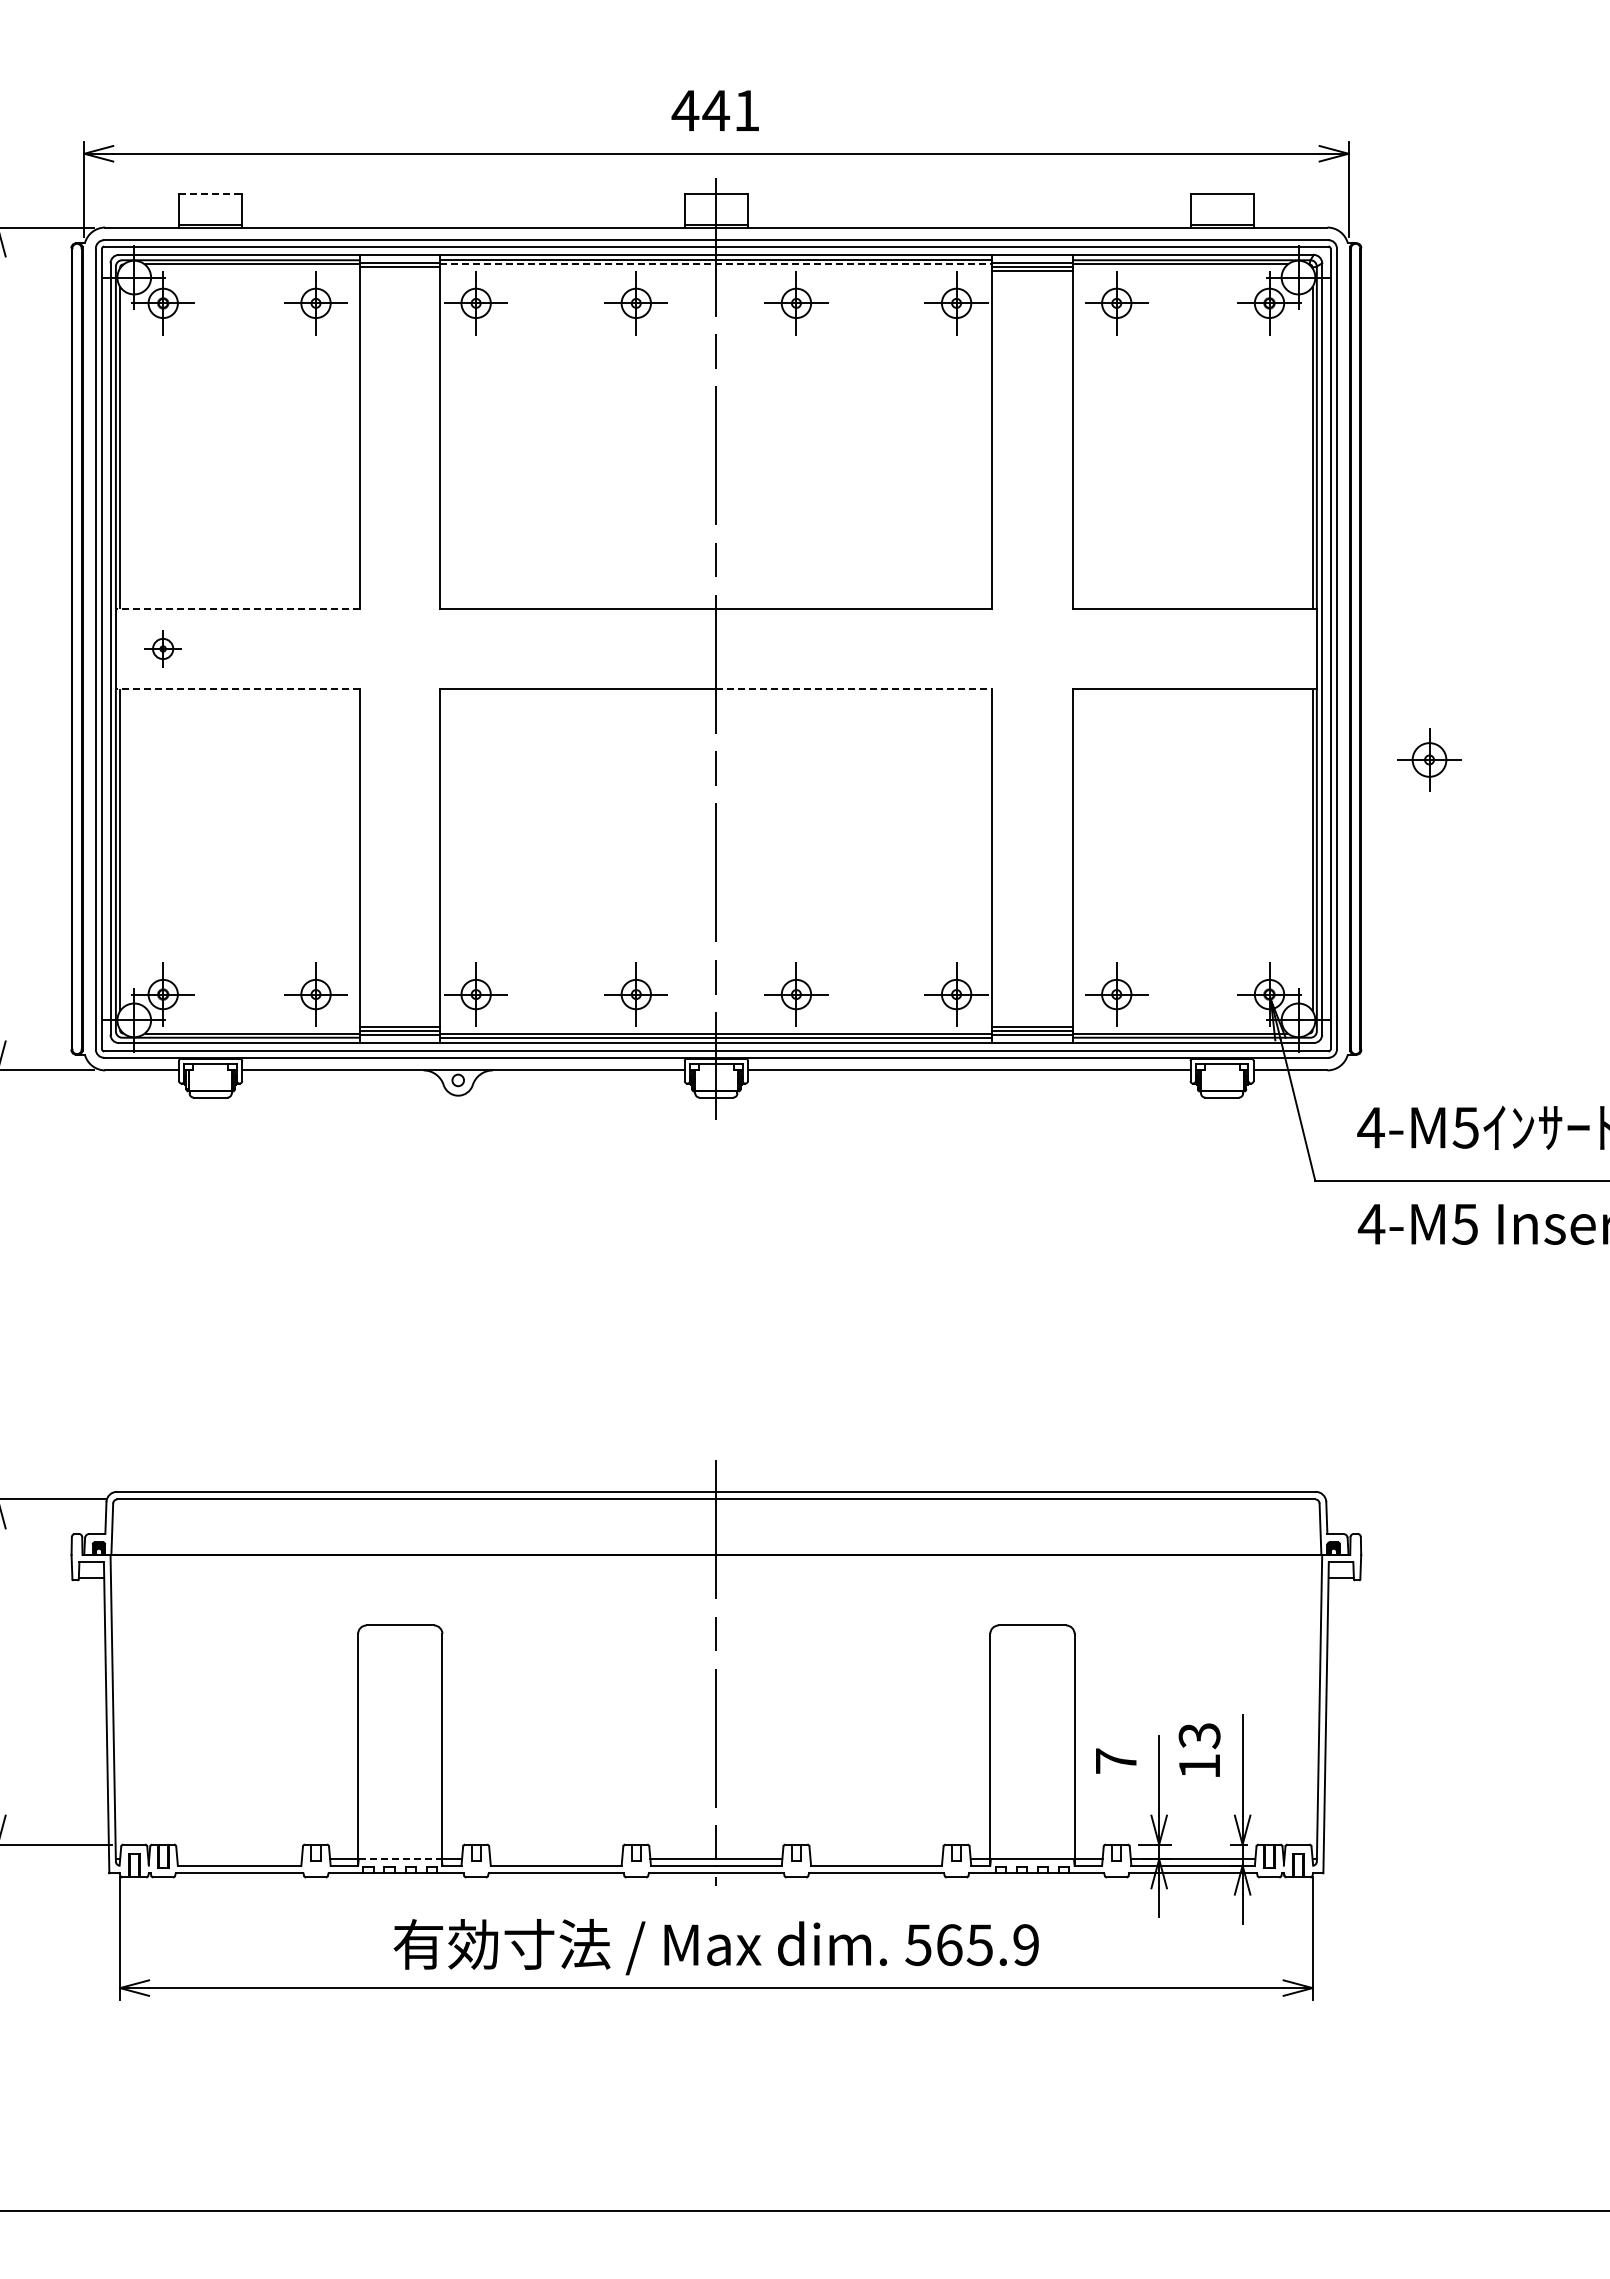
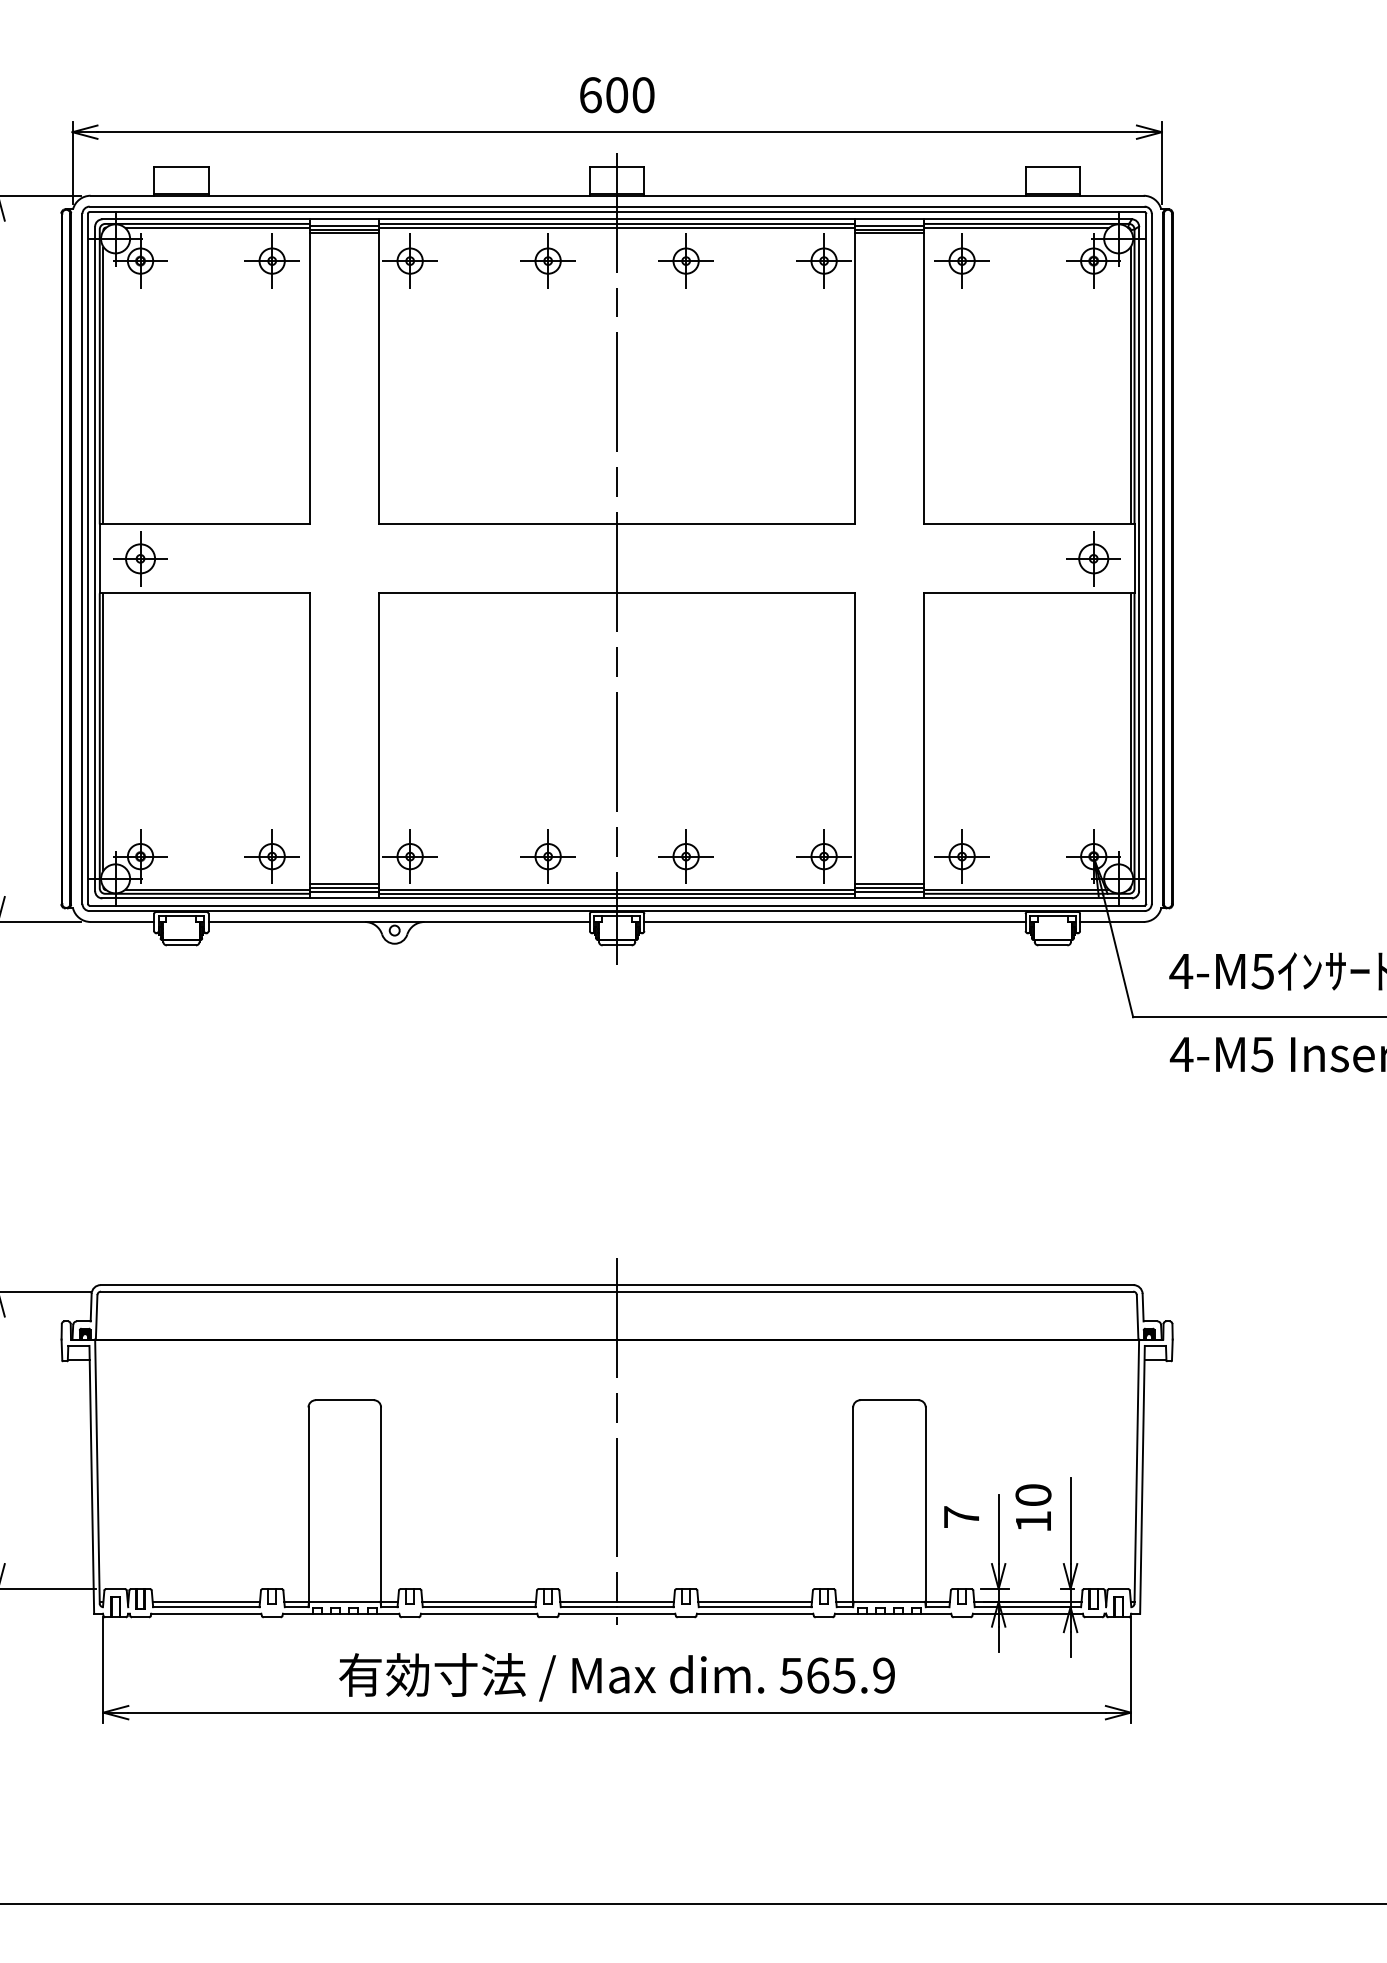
text: (715, 110) -> (616, 94), 441 -> 600
line: (210, 193) -> (181, 166), dashed -> solid
line: (716, 264) -> (617, 227), dashed -> solid
line: (400, 271) -> (344, 233), added
line: (237, 608) -> (204, 523), dashed -> solid
part: (162, 648) -> (139, 558), size x1.67
line: (237, 689) -> (204, 593), dashed -> solid
line: (854, 689) -> (736, 593), dashed -> solid
part: (1429, 759) -> (1093, 558), moved
text: (1199, 1736) -> (1033, 1495), 13 -> 10
line: (239, 1859) -> (206, 1601), added
line: (400, 1859) -> (344, 1601), dashed -> solid
line: (556, 1859) -> (479, 1601), added
line: (876, 1859) -> (755, 1601), added

